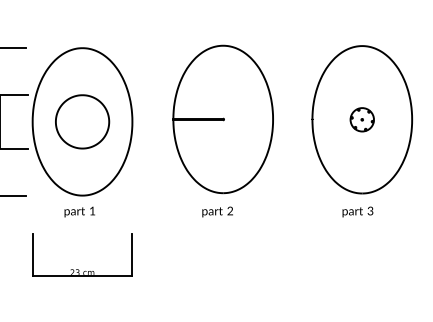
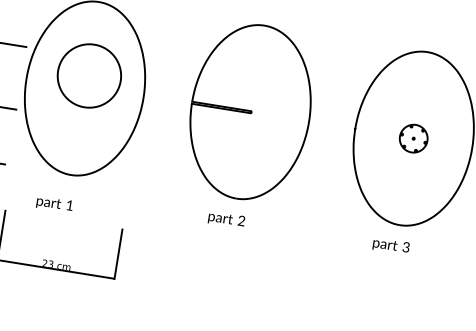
part: (82, 121) -> (89, 75), moved
text: (79, 211) -> (54, 203), moved

